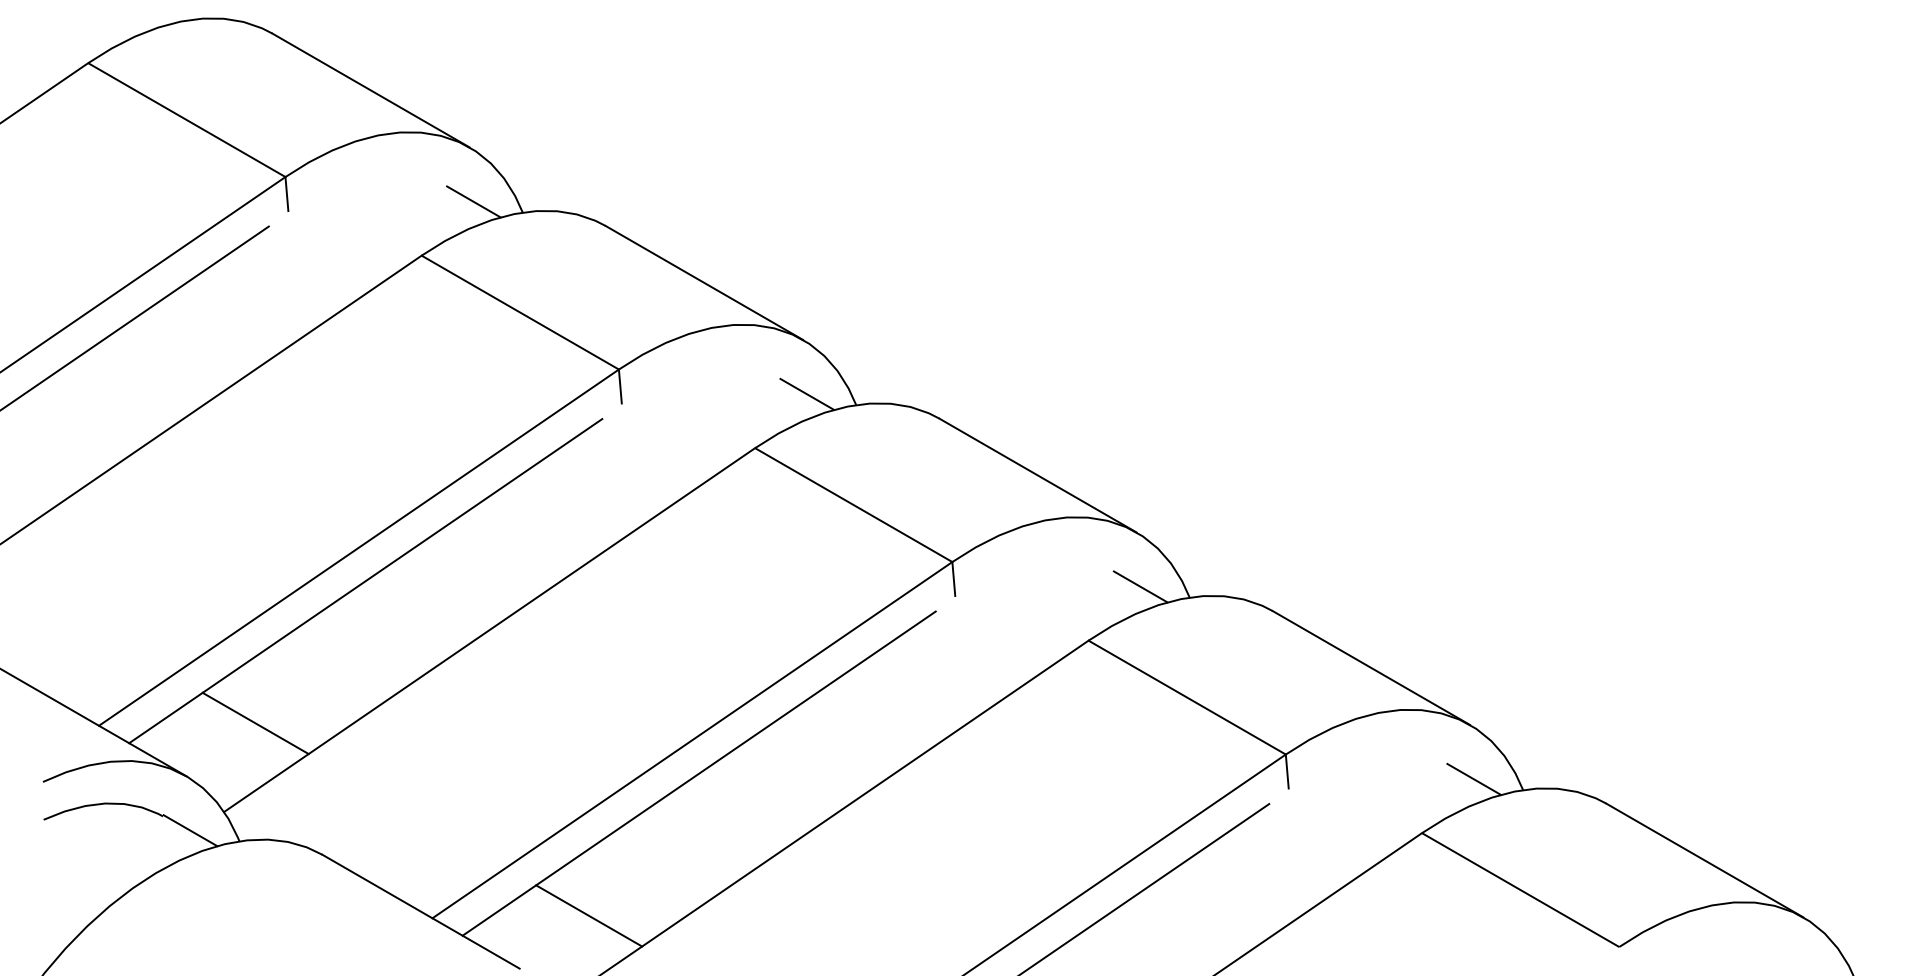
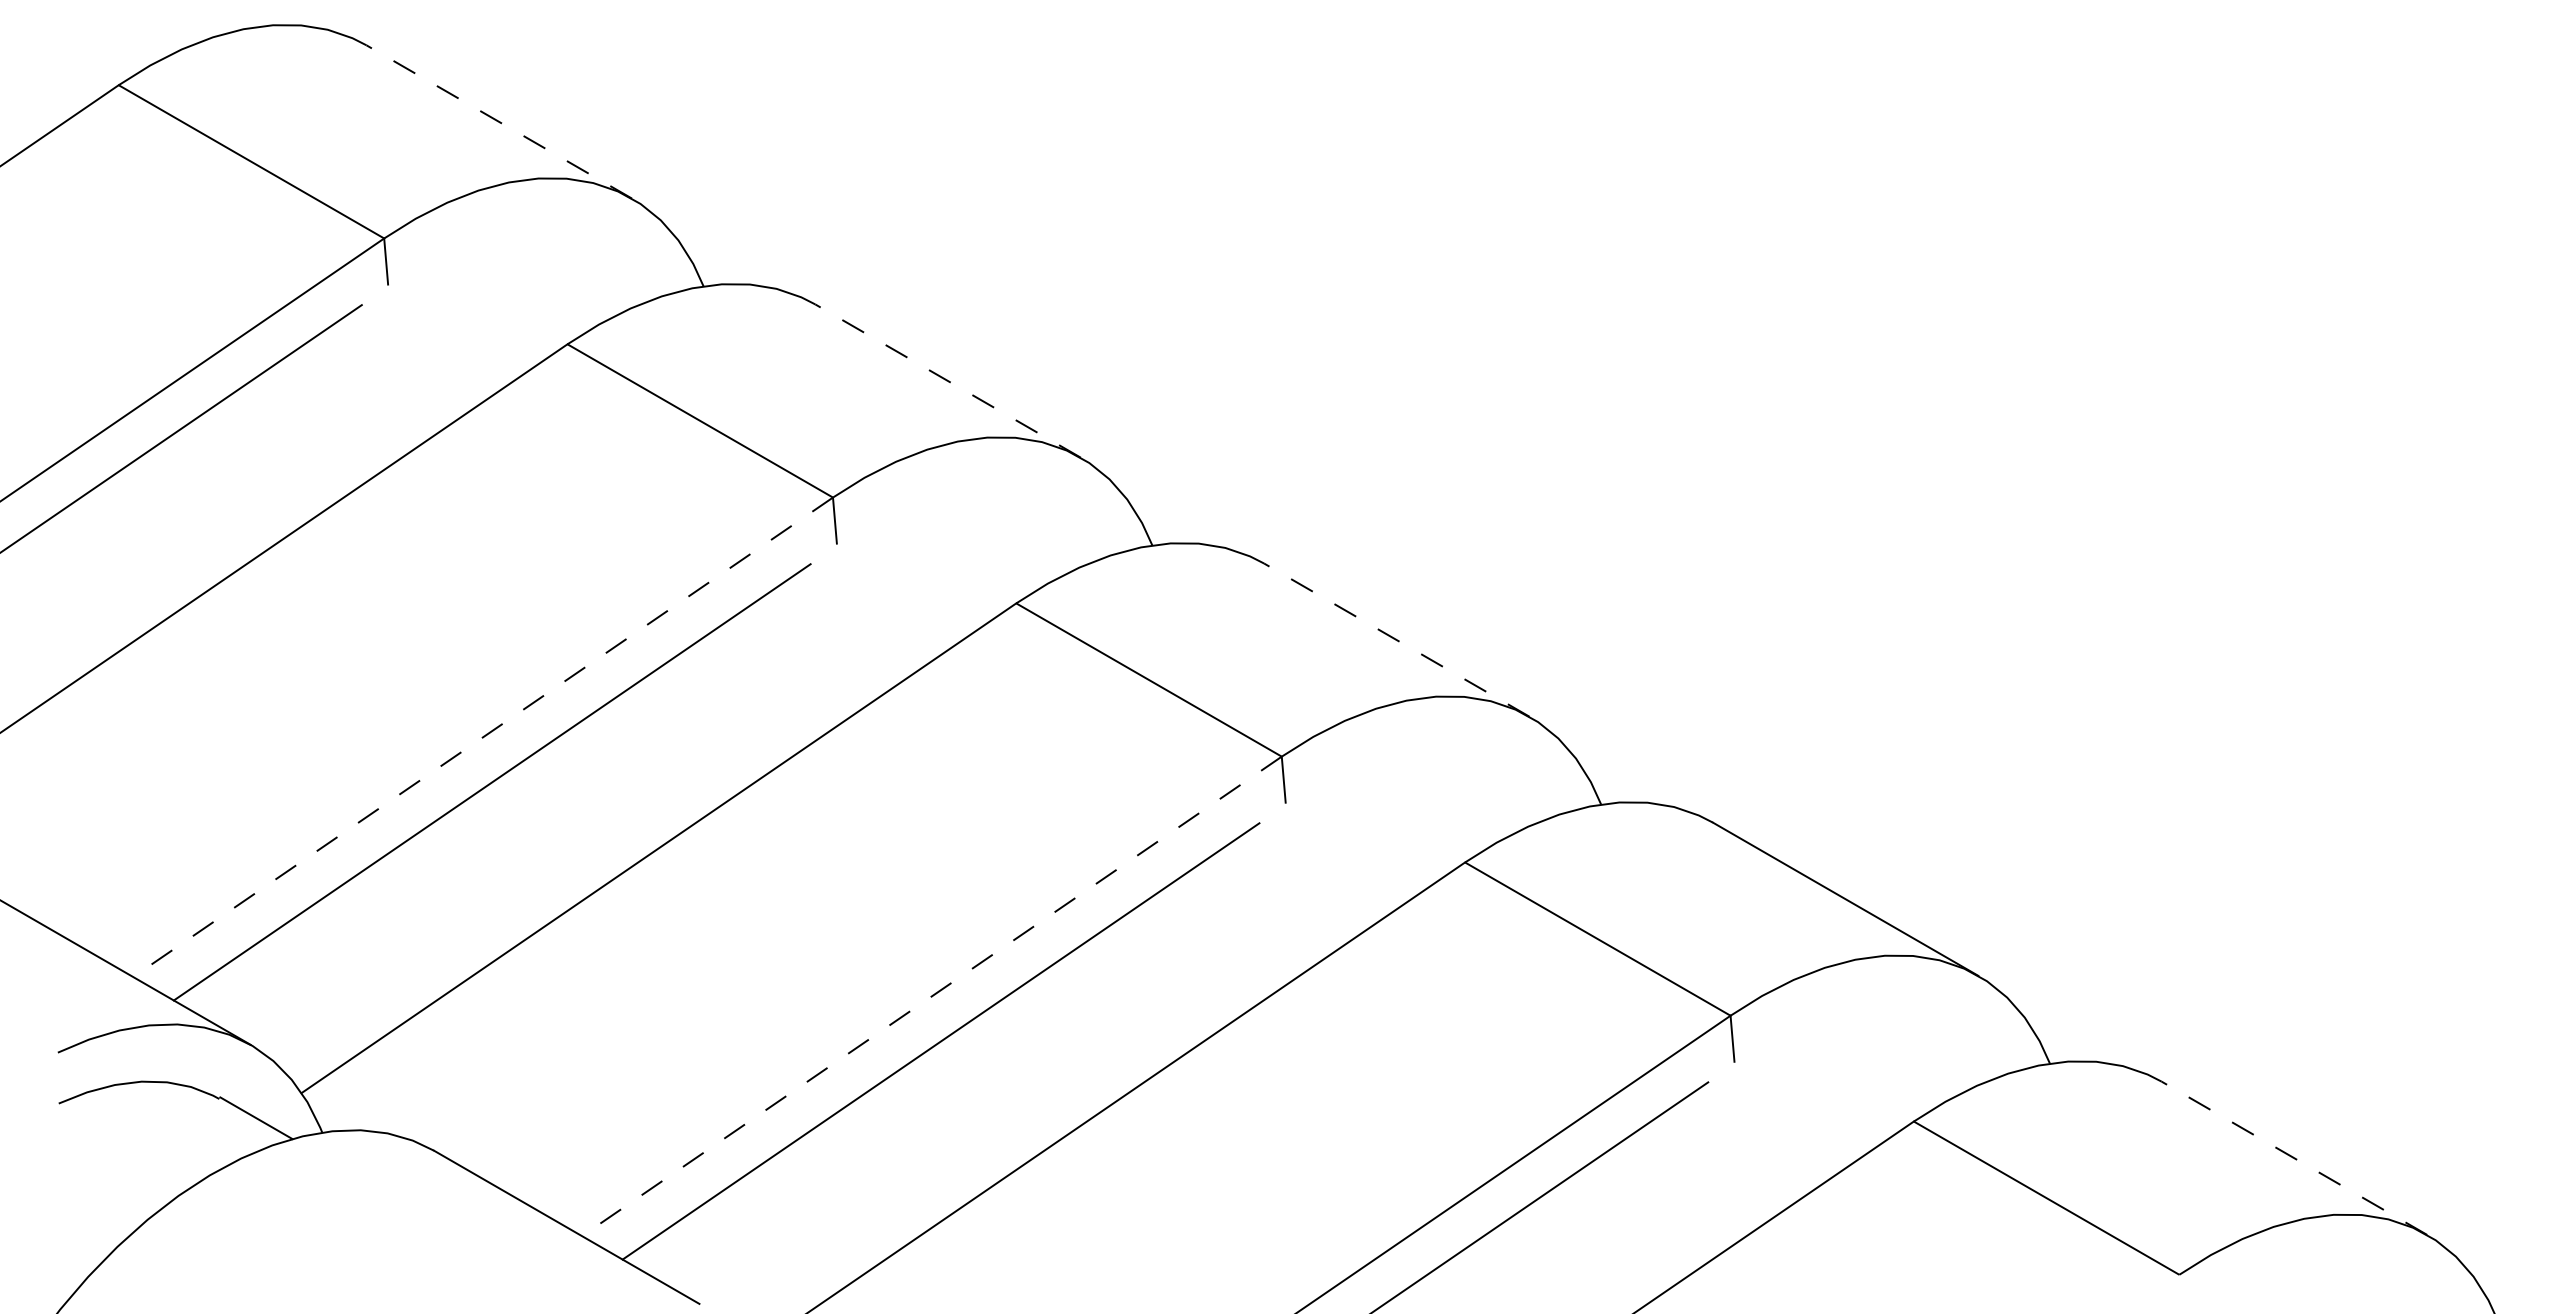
line: (370, 90) -> (498, 121), solid -> dashed
line: (473, 201) -> (637, 271), removed
line: (704, 282) -> (947, 380), solid -> dashed
line: (807, 394) -> (1086, 530), removed
line: (1037, 474) -> (1396, 639), solid -> dashed
line: (358, 547) -> (482, 737), solid -> dashed
line: (1140, 586) -> (1535, 789), removed
line: (255, 723) -> (343, 973), removed
line: (692, 740) -> (931, 996), solid -> dashed
line: (1474, 779) -> (1984, 1049), removed
line: (1704, 860) -> (2294, 1158), solid -> dashed
line: (588, 915) -> (792, 1232), removed

